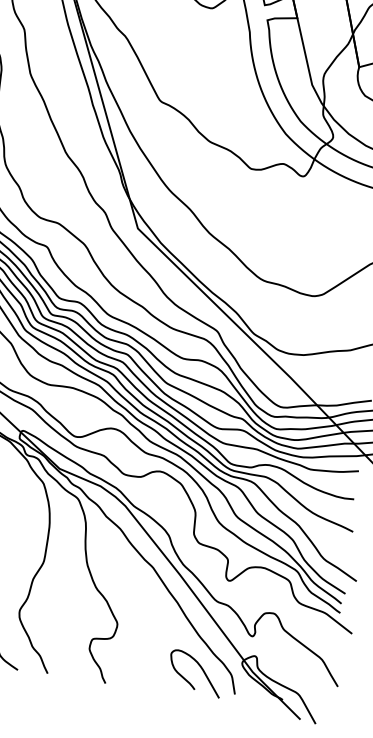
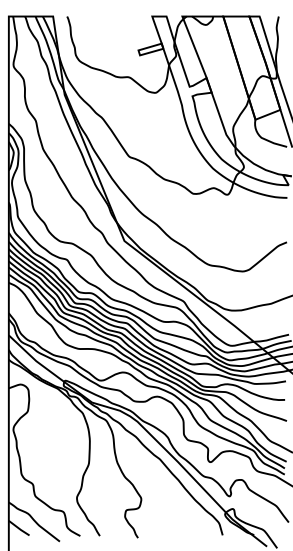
curve: (200, 669) -> (198, 521), removed

